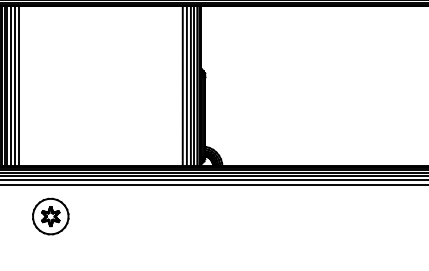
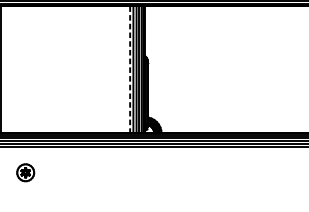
line: (182, 86) -> (129, 69), solid -> dashed
part: (50, 216) -> (25, 172), size x0.6

